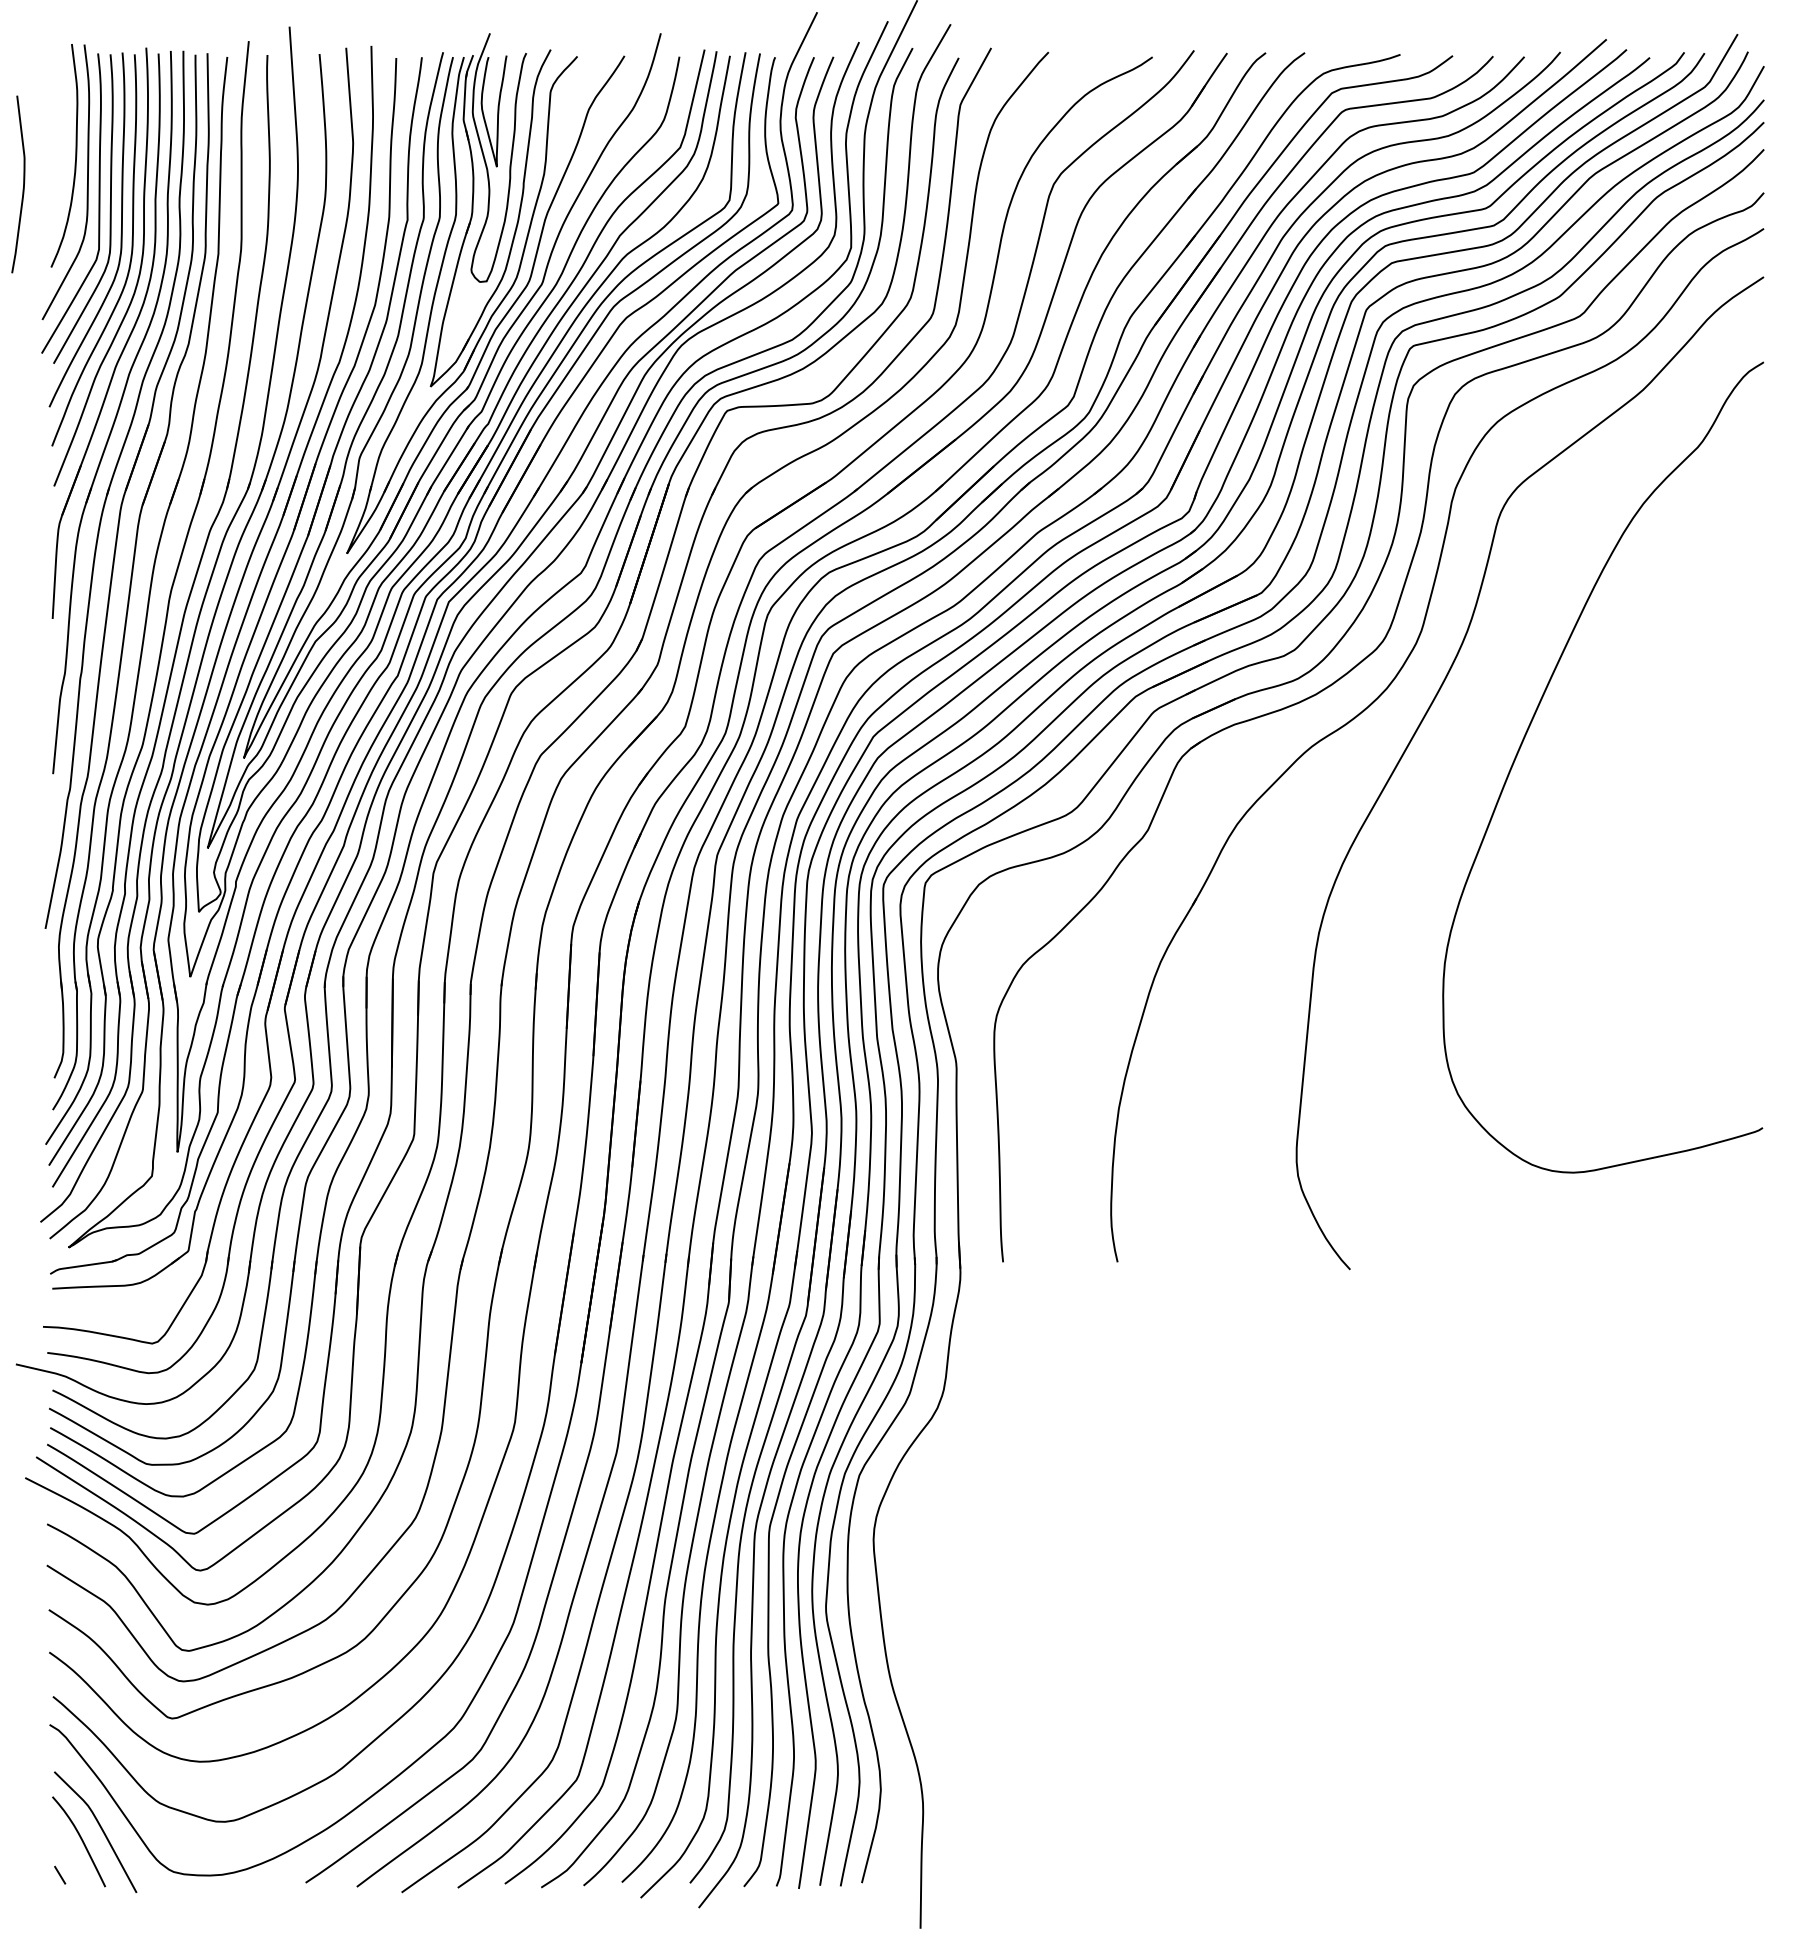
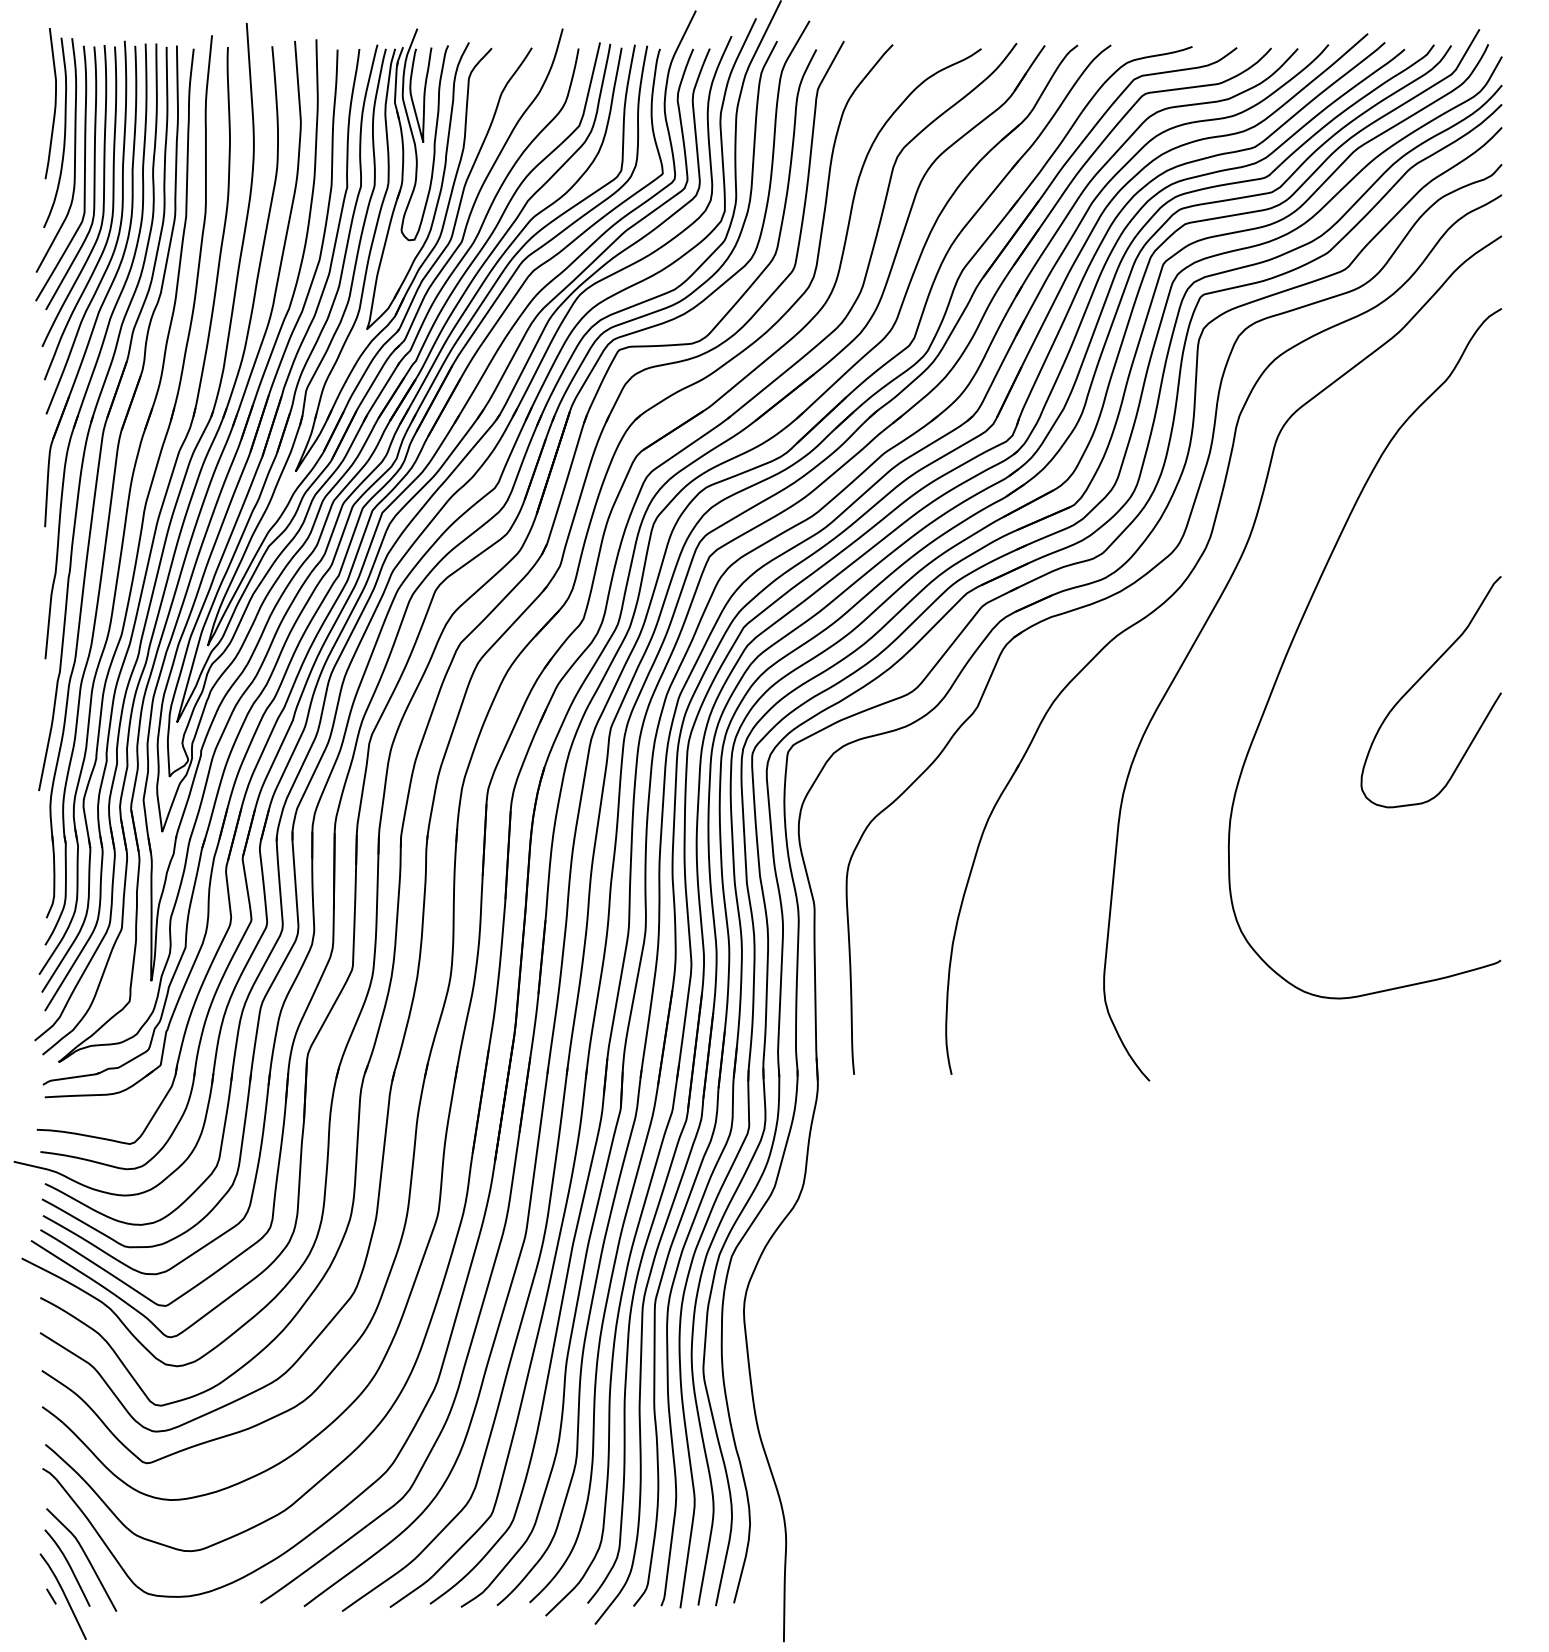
curve: (23, 184) -> (55, 103), moved
curve: (1667, 798) -> (1419, 680), added
line: (75, 1875) -> (64, 1596), added

